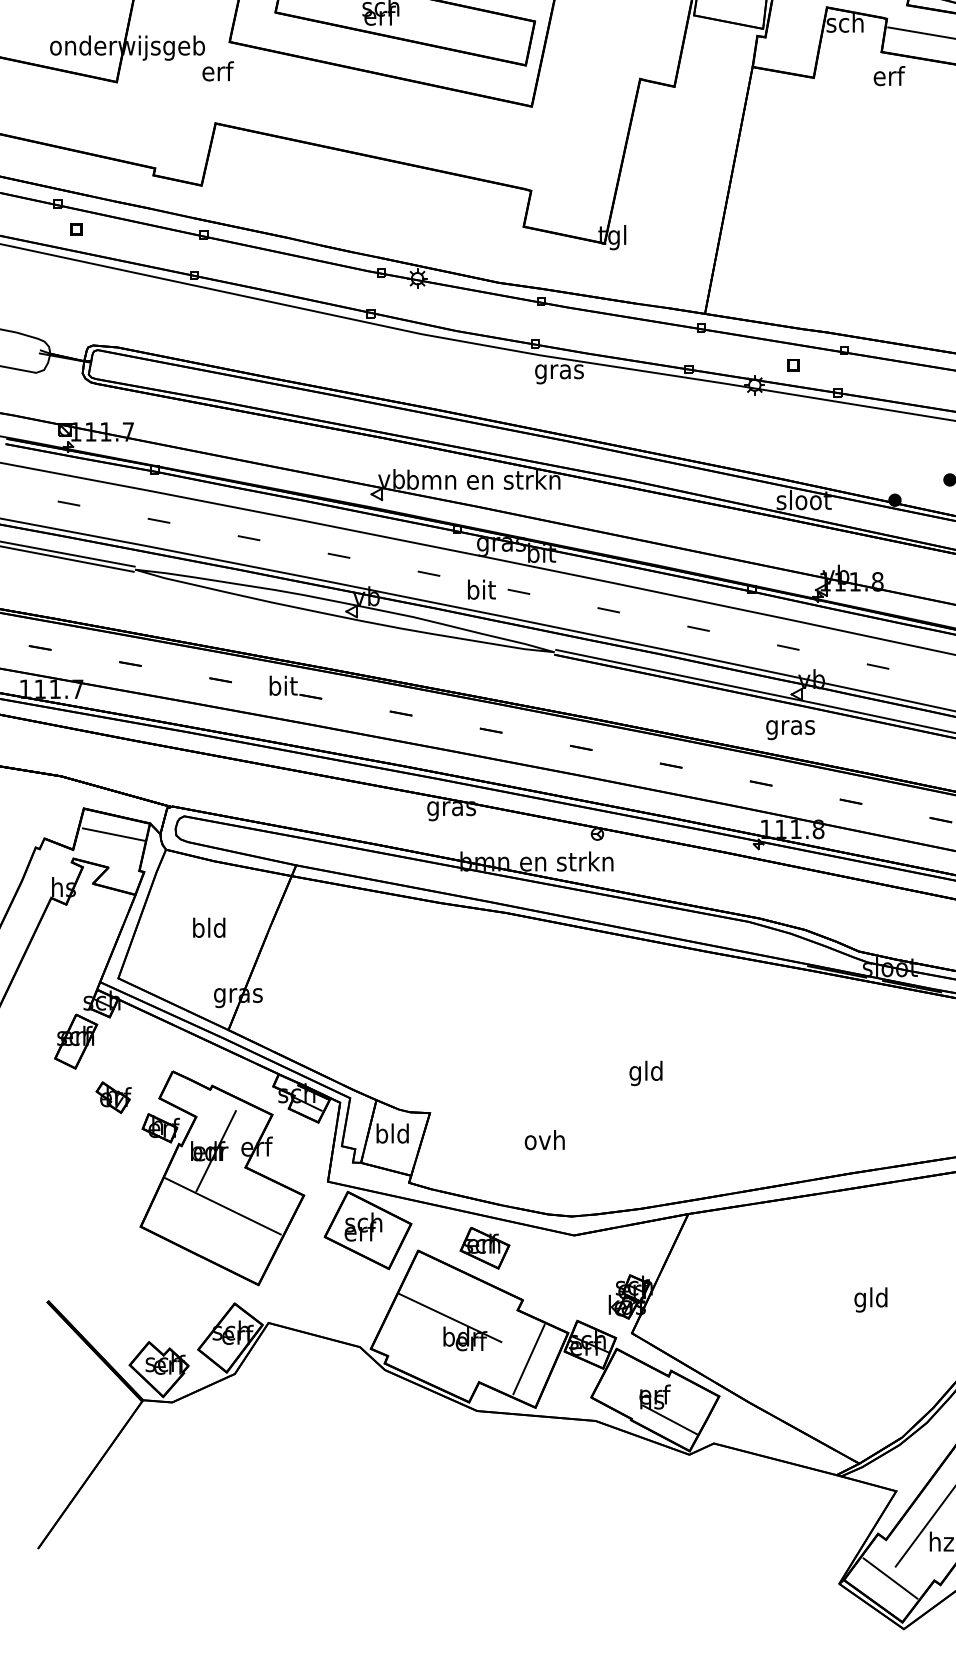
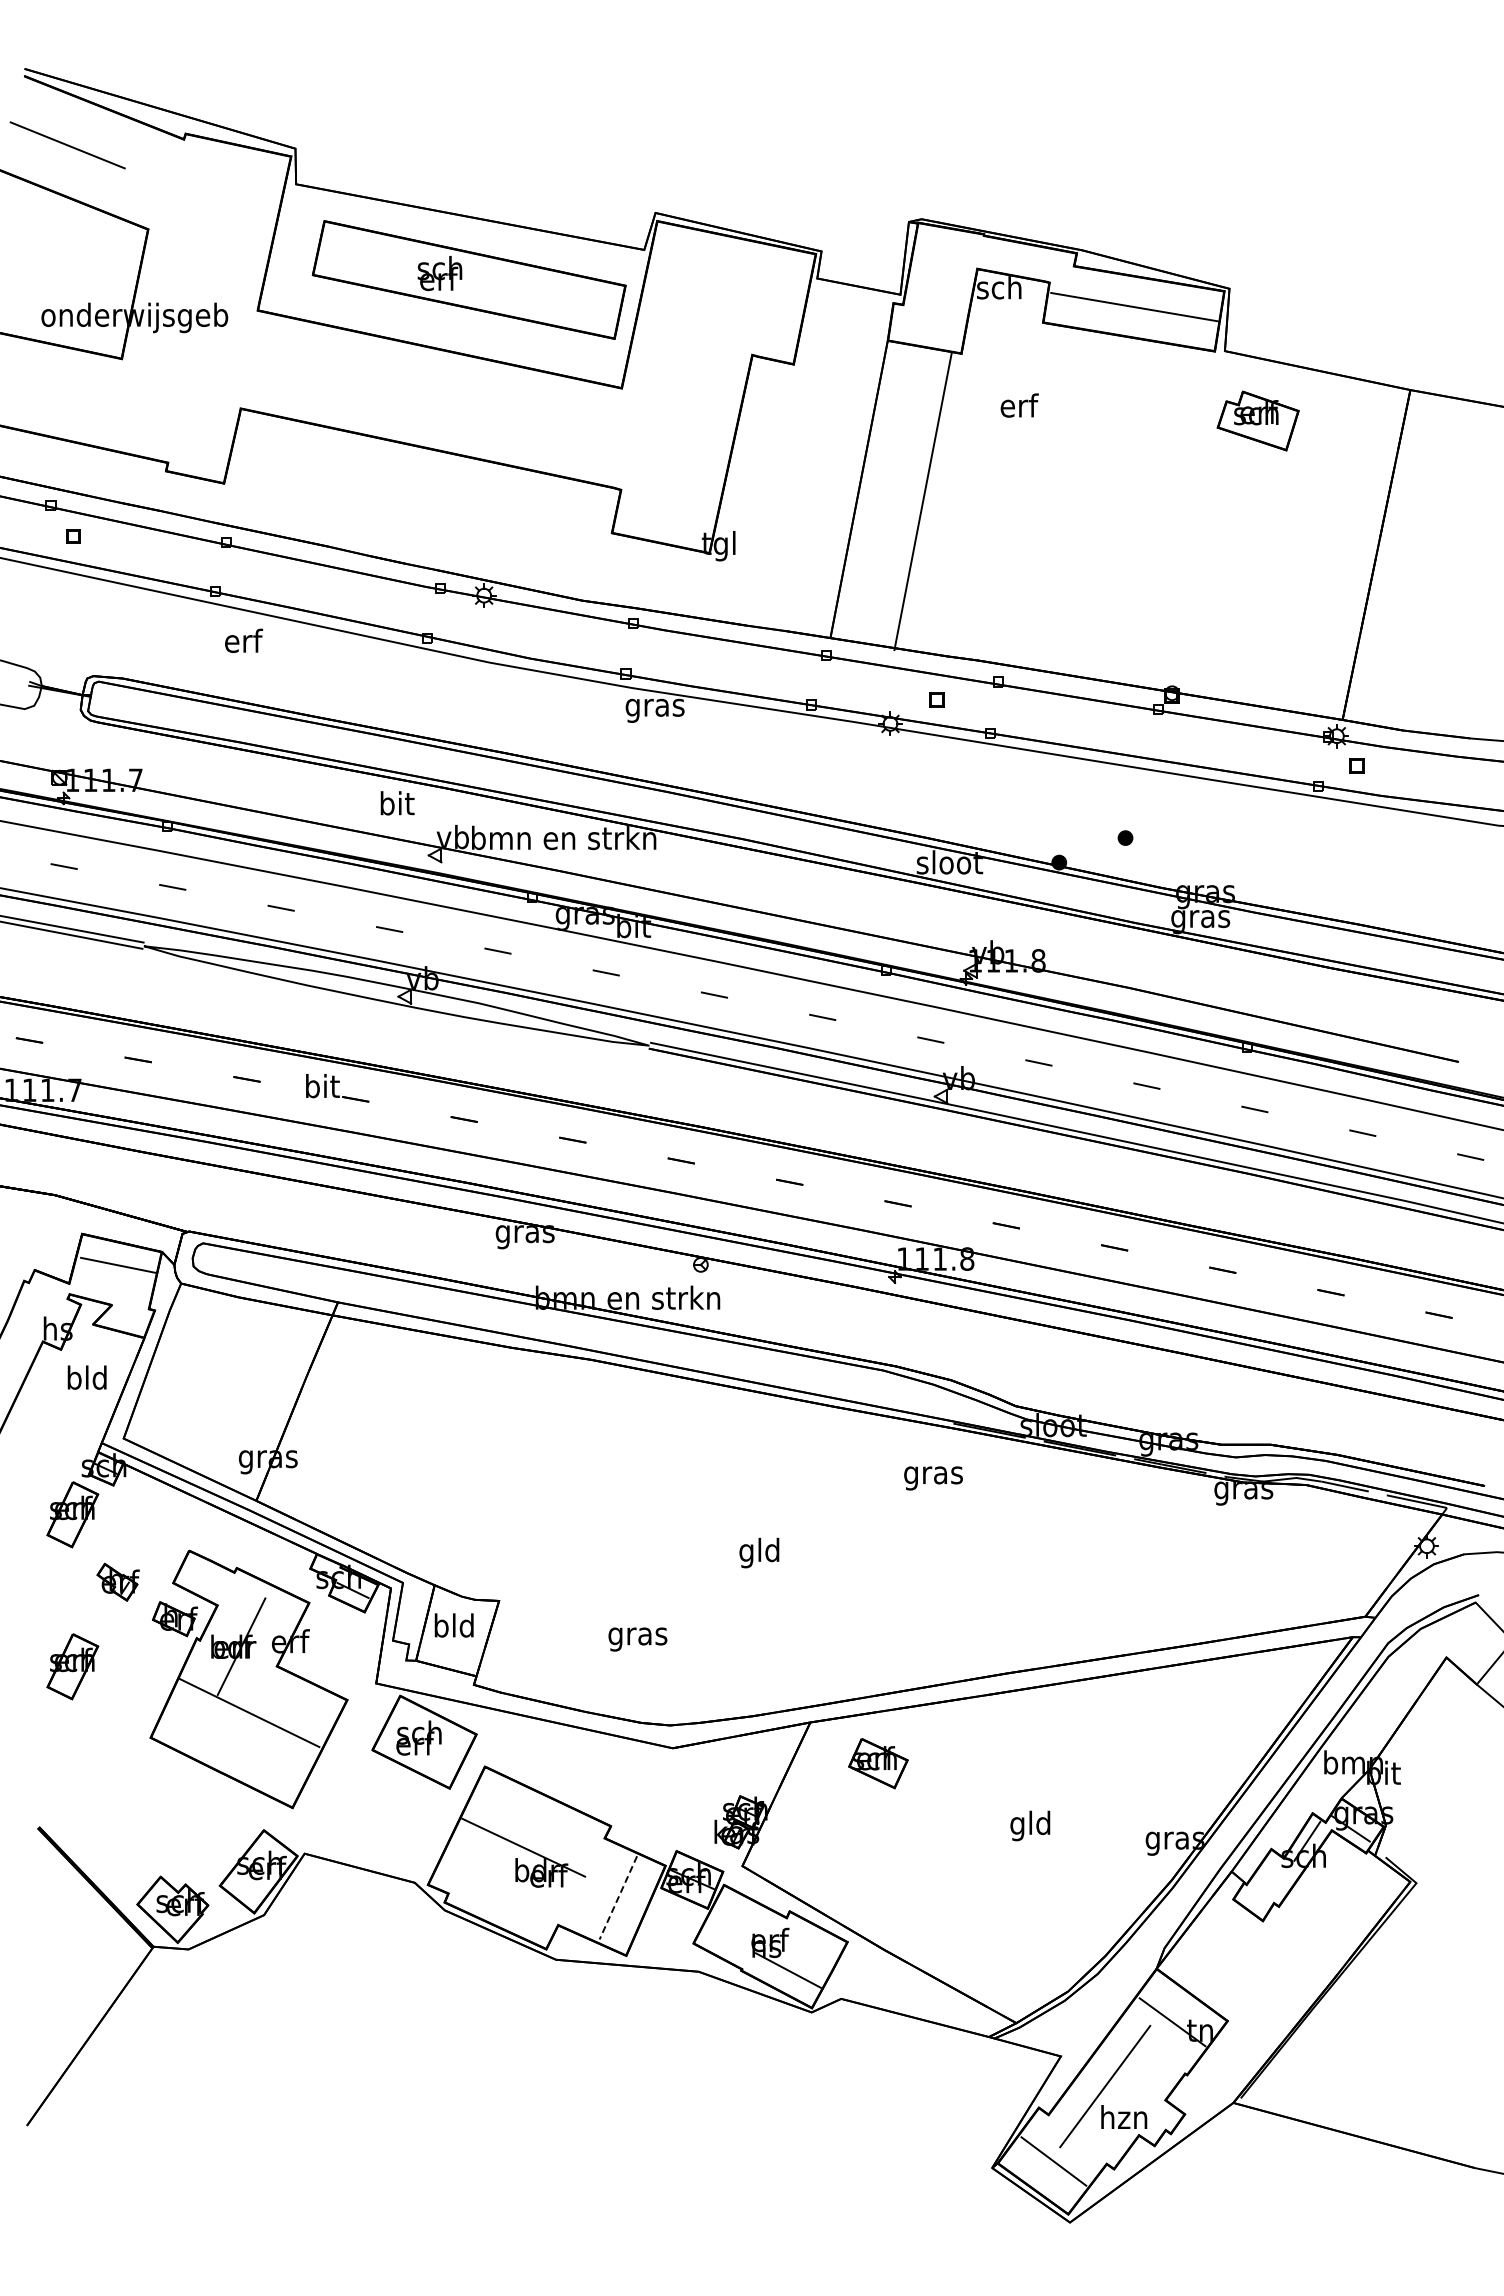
text: (218, 71) -> (244, 640), moved
text: (889, 76) -> (1019, 405), moved
line: (728, 190) -> (922, 501), moved
text: (481, 589) -> (397, 803), moved
text: (790, 730) -> (933, 1478), moved
text: (208, 927) -> (86, 1377), moved
text: (544, 1142) -> (637, 1636), ovh -> gras
part: (75, 1167) -> (72, 1666), added
part: (485, 1248) -> (878, 1763), moved
line: (529, 1359) -> (618, 1897), solid -> dashed

